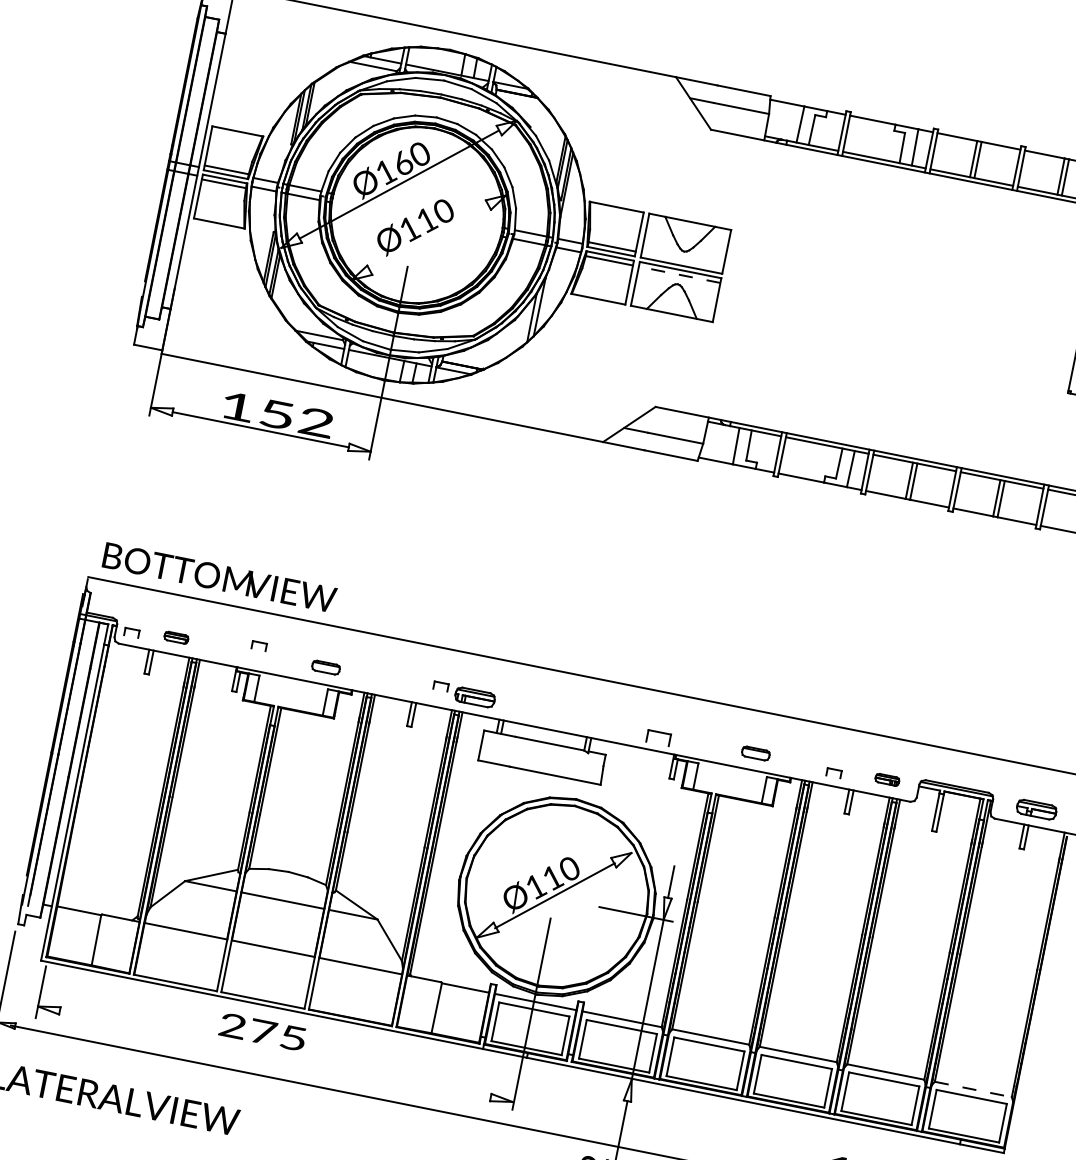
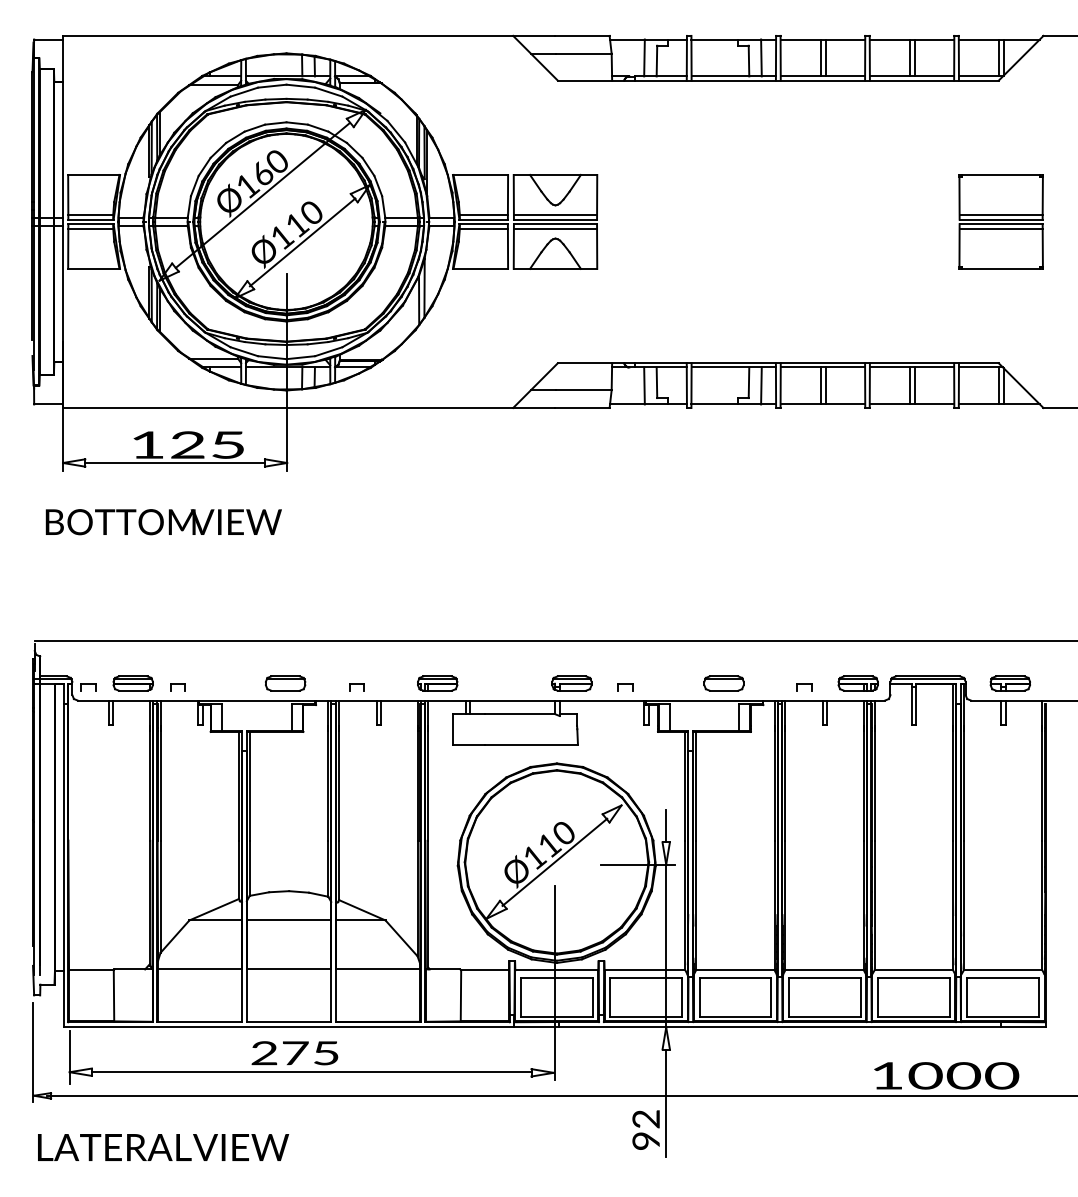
line: (428, 238) -> (302, 242), added
line: (682, 260) -> (555, 214), added
line: (679, 275) -> (555, 229), dashed -> solid
text: (296, 417) -> (207, 444), 152 -> 125
text: (219, 577) -> (163, 522), moved
part: (175, 637) -> (132, 683), size x1.67
part: (258, 646) -> (177, 687), moved
part: (325, 667) -> (285, 683), size x1.43
part: (440, 686) -> (356, 687), moved
part: (606, 723) -> (571, 683), added
part: (658, 738) -> (625, 687), size x0.62
part: (755, 753) -> (723, 683), size x1.43
part: (886, 779) -> (857, 683), size x1.67
line: (275, 1054) -> (311, 1072), added
line: (973, 1089) -> (1003, 970), dashed -> solid

